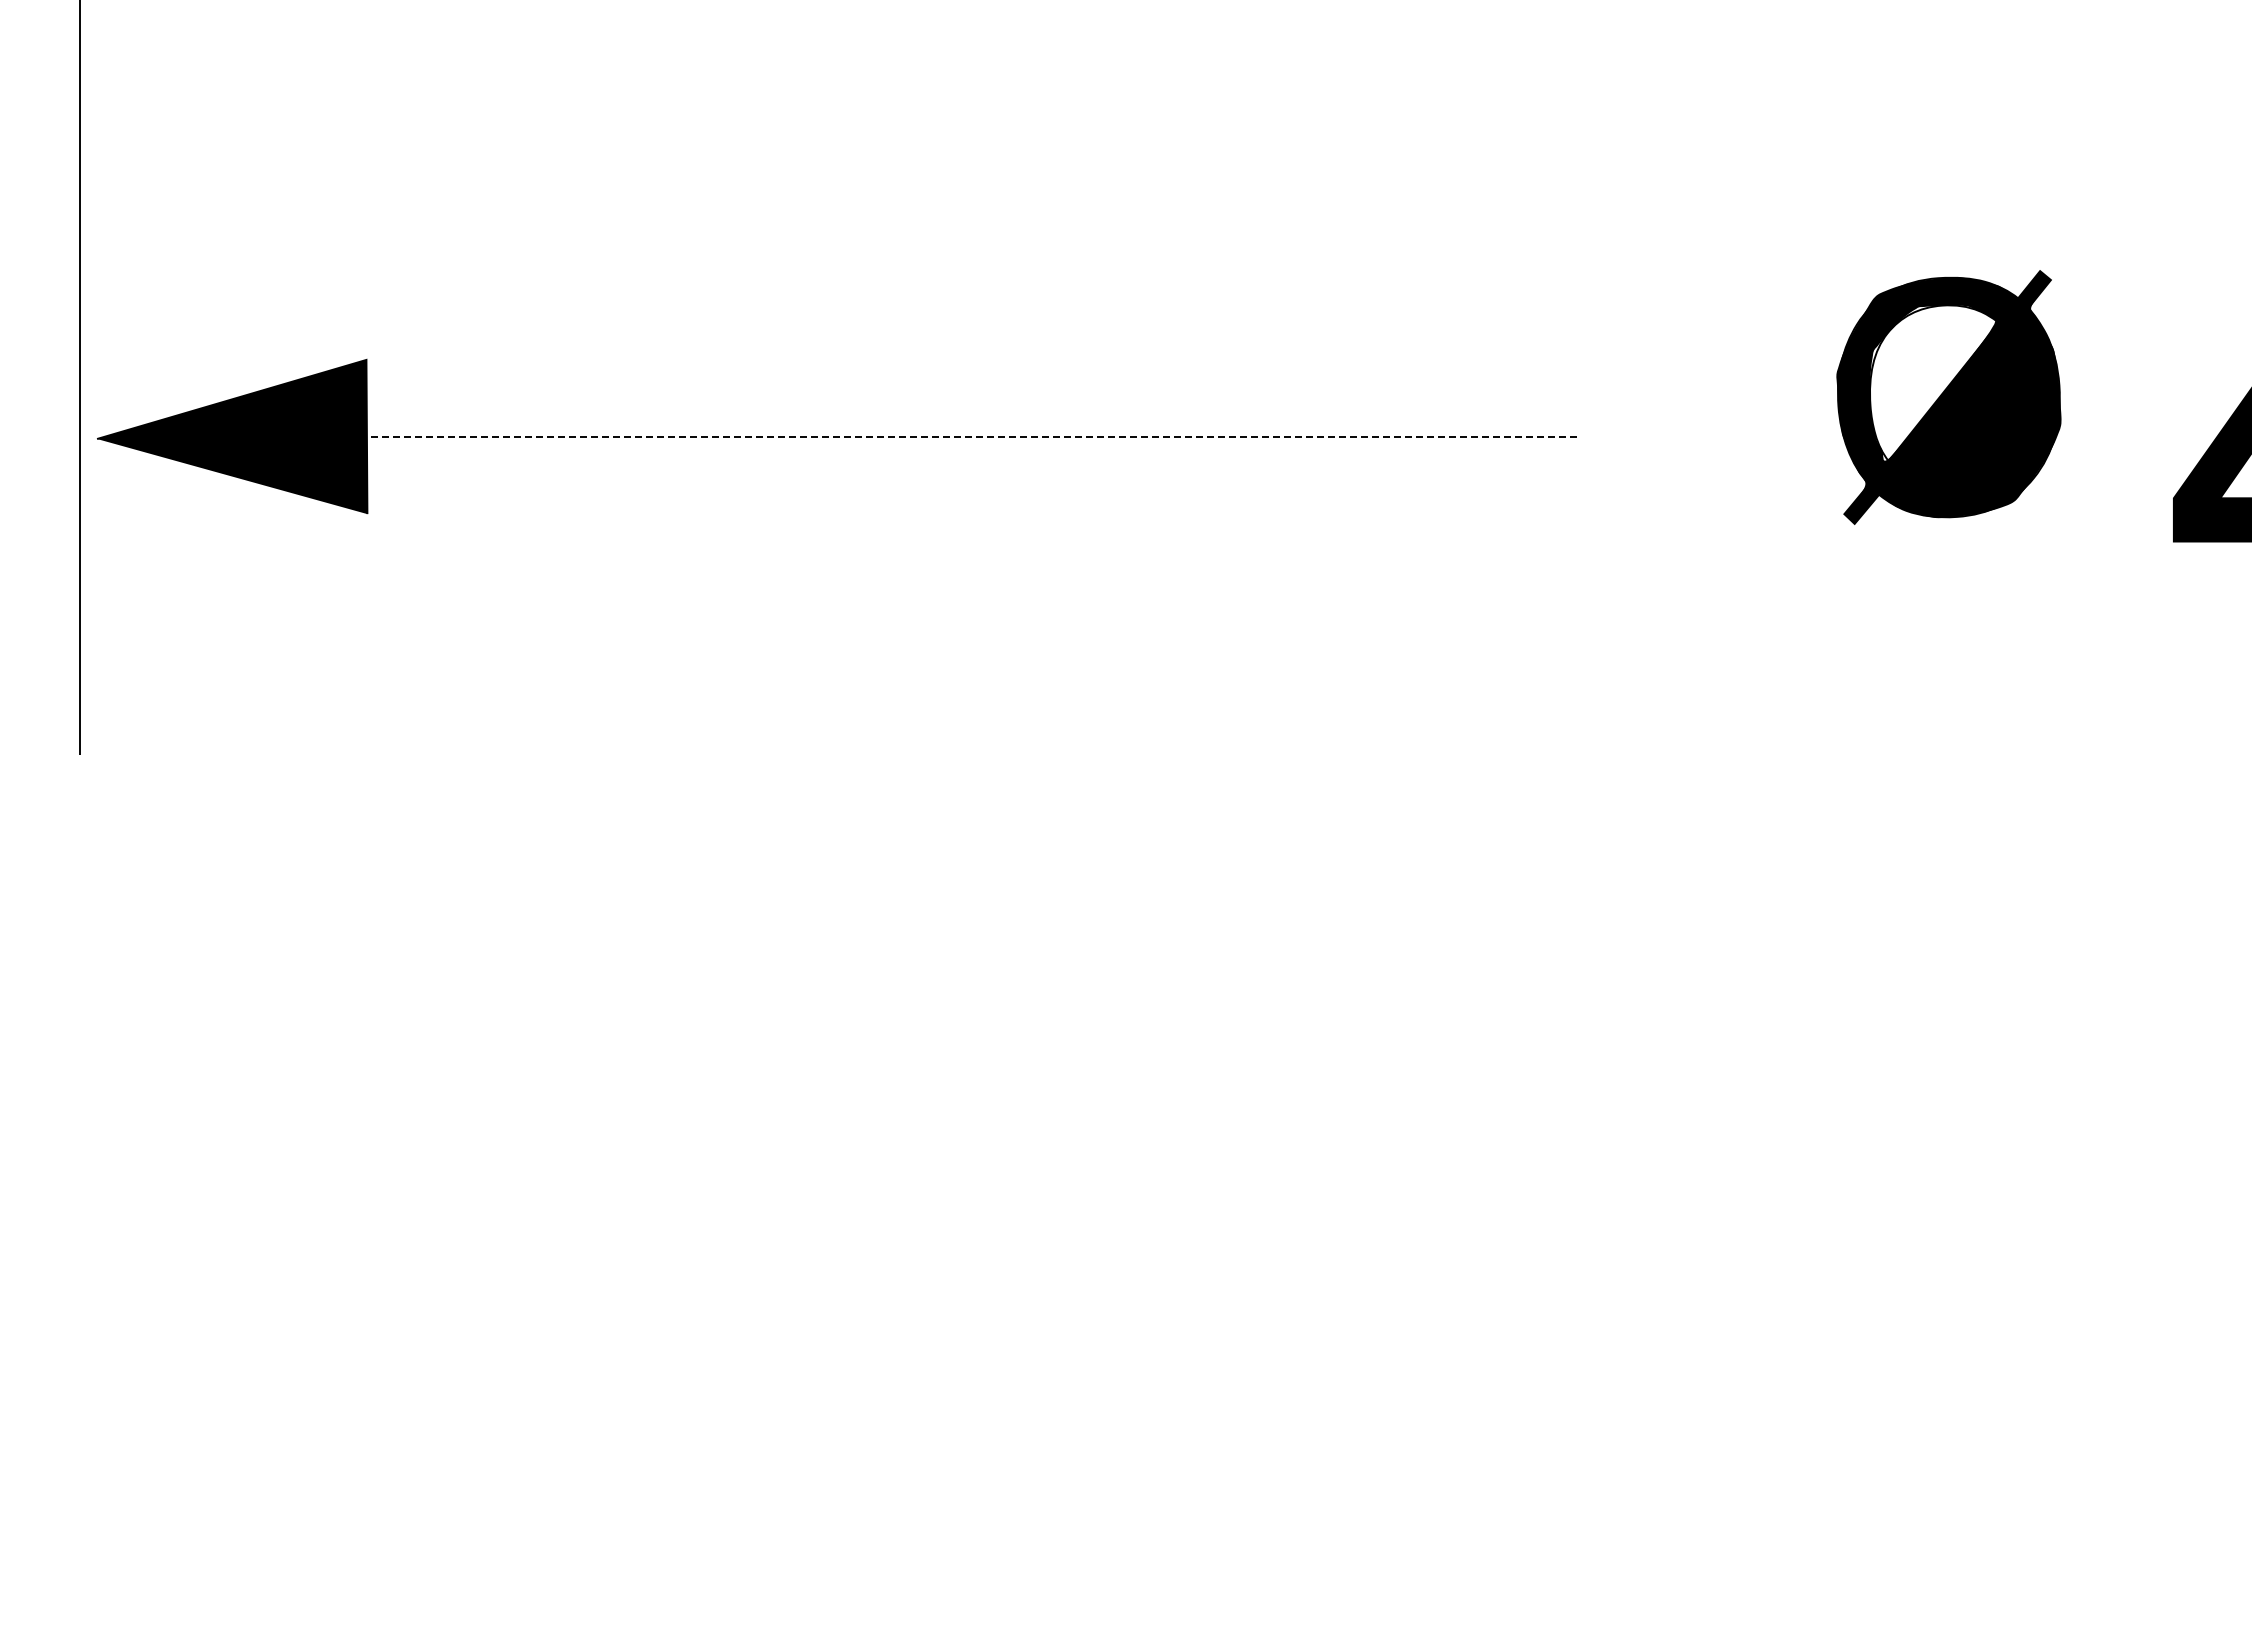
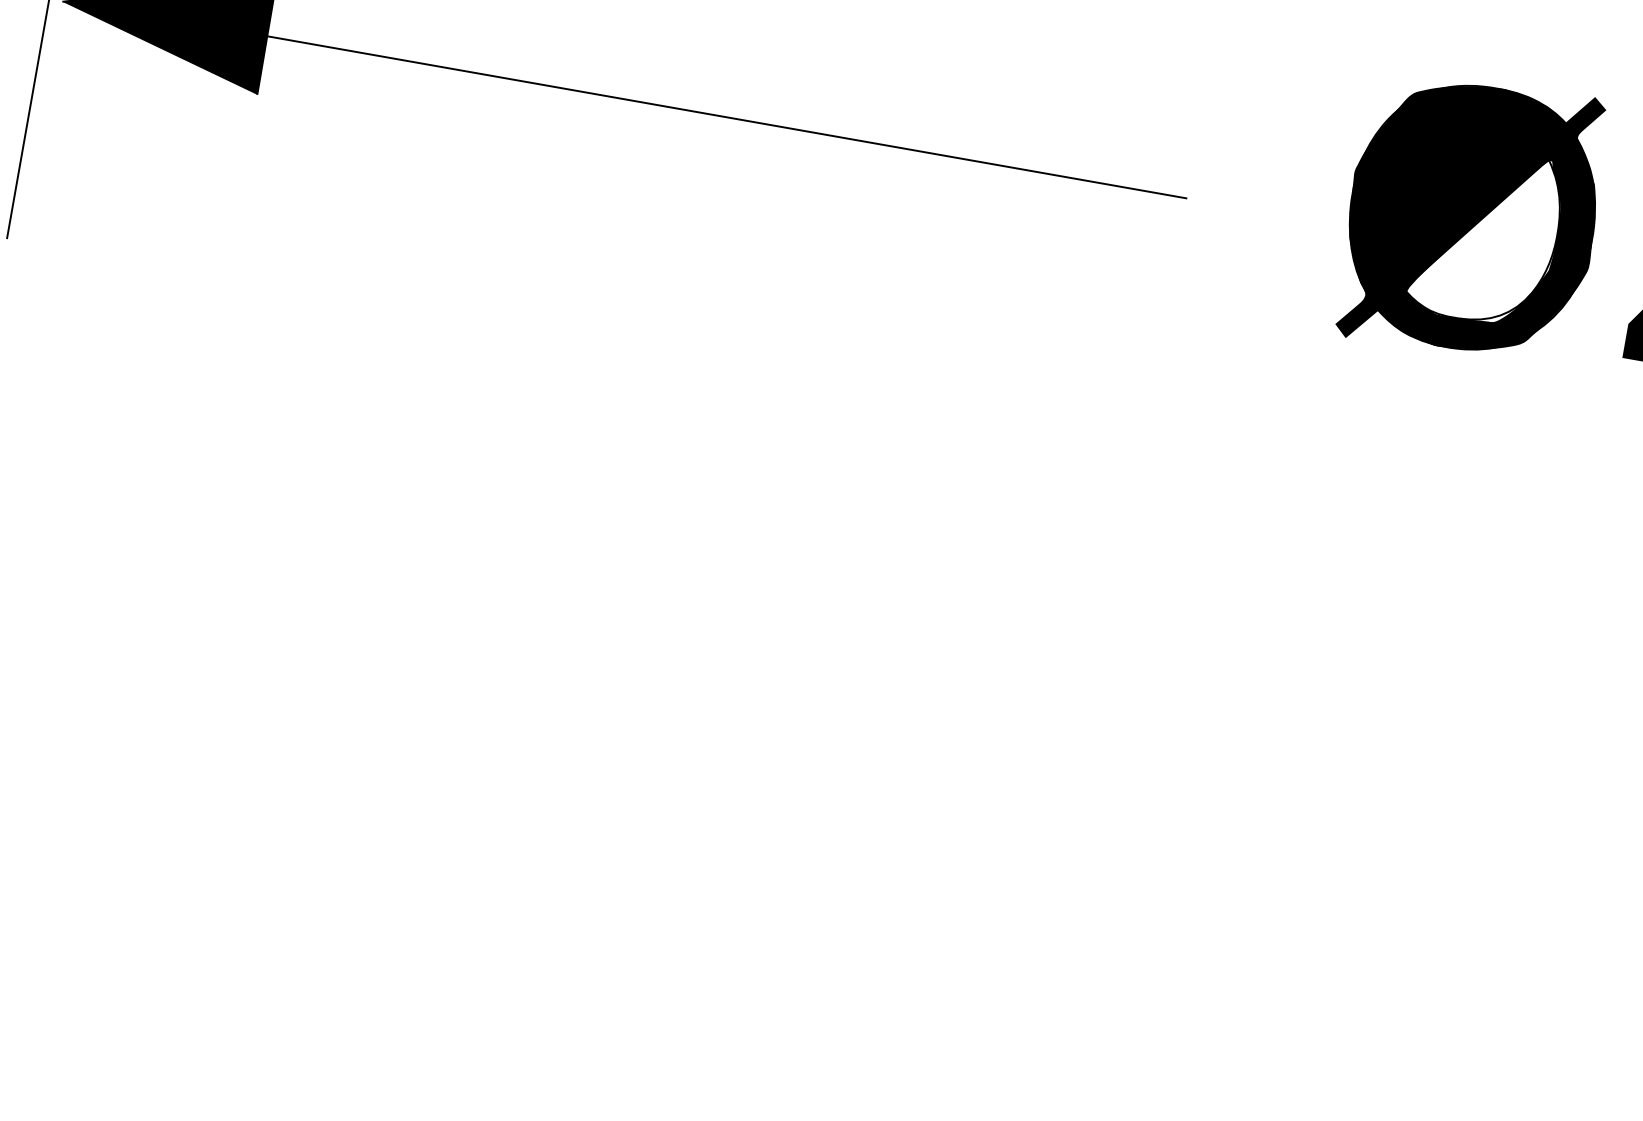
part: (1948, 397) -> (1471, 217), size x1.43
line: (954, 436) -> (712, 114), dashed -> solid

